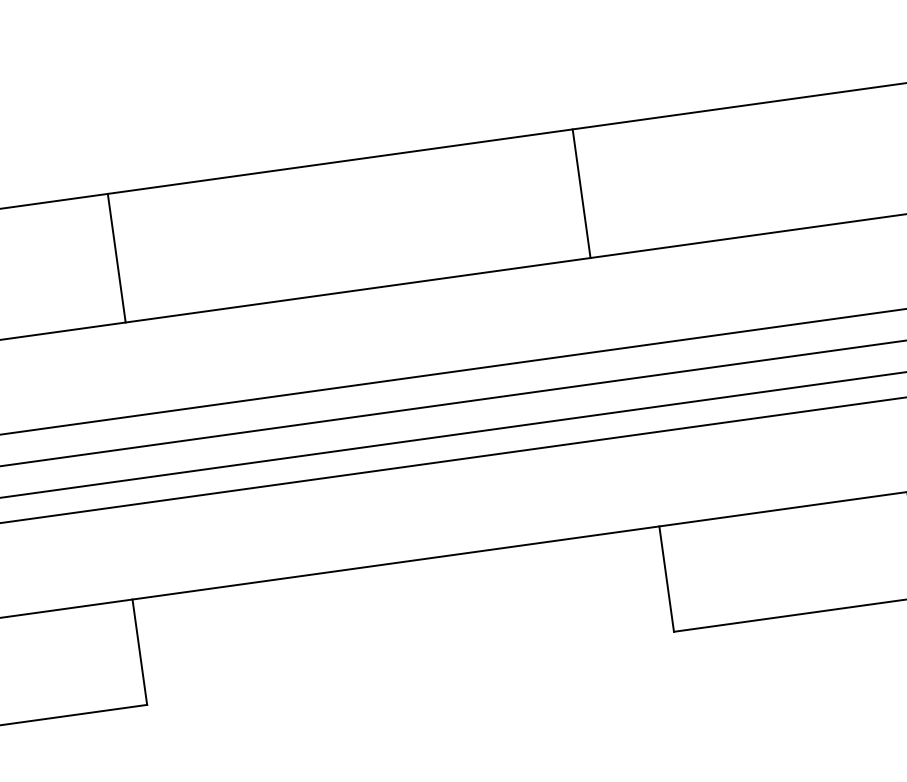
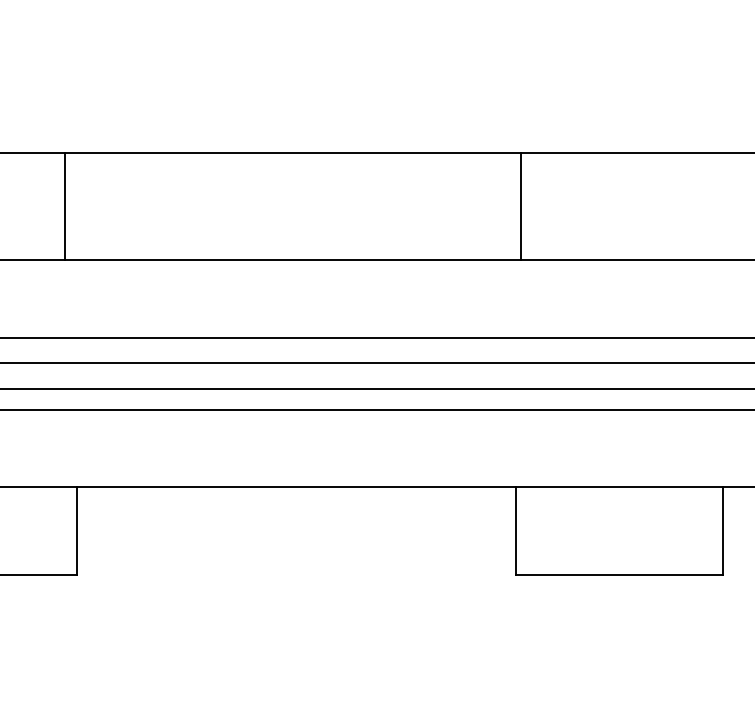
line: (581, 192) -> (520, 205), moved
line: (116, 257) -> (64, 205), moved

